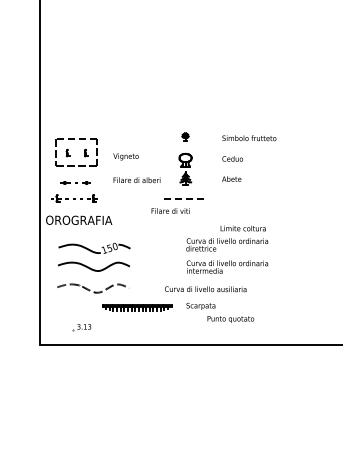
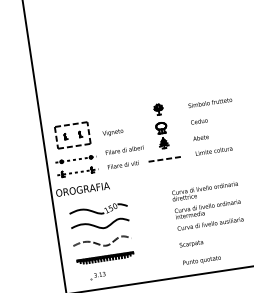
part: (185, 136) -> (158, 109), size x1.67
part: (74, 182) -> (74, 159), size x1.67
text: (170, 210) -> (123, 164), moved
text: (242, 228) -> (213, 151), moved
text: (205, 289) -> (210, 224), moved
part: (137, 307) -> (105, 257), moved
text: (230, 319) -> (201, 260), moved

